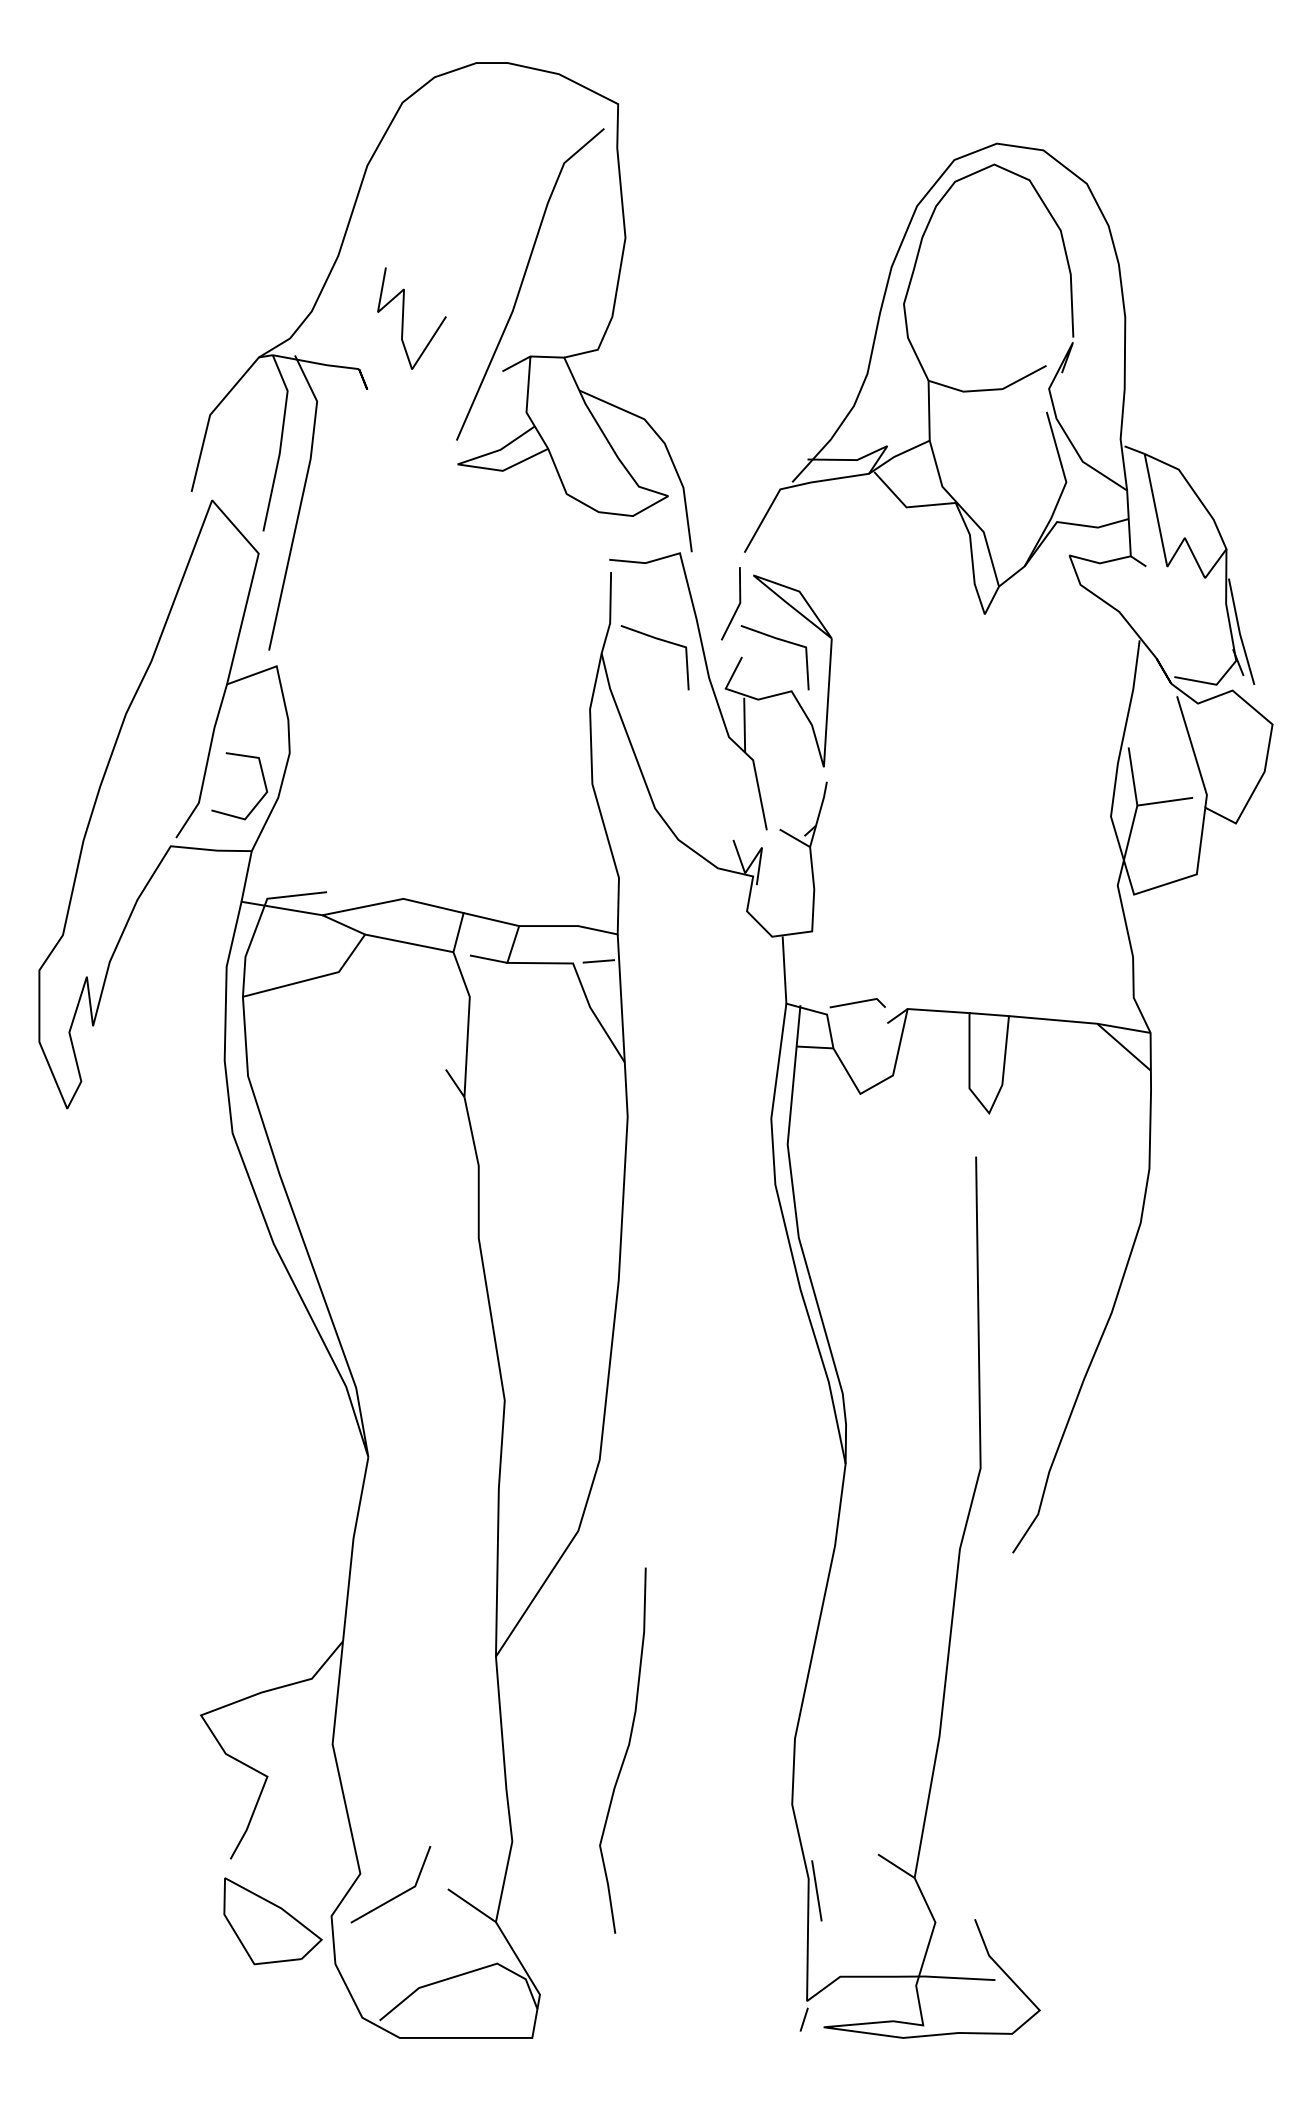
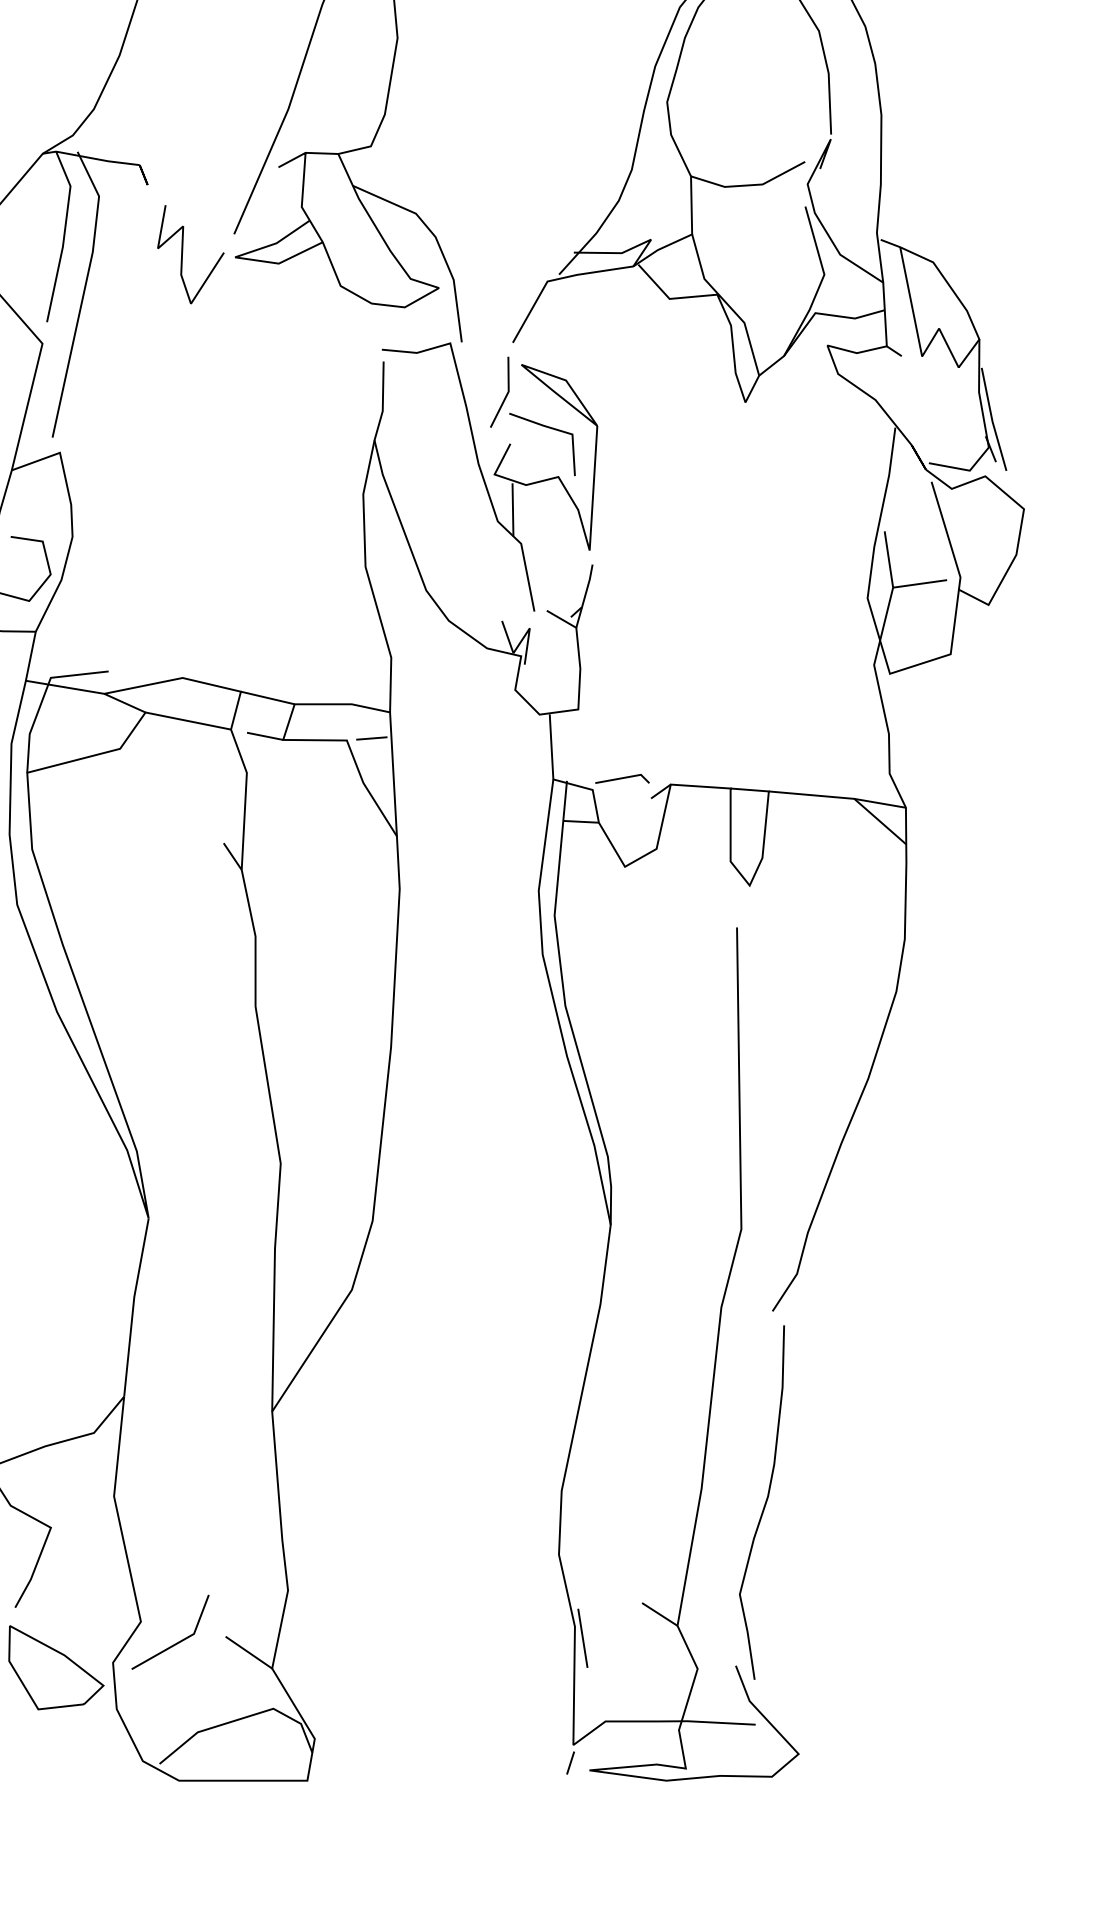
curve: (403, 318) -> (182, 254), moved
line: (659, 640) -> (430, 427), removed
curve: (625, 1751) -> (764, 1503), moved

